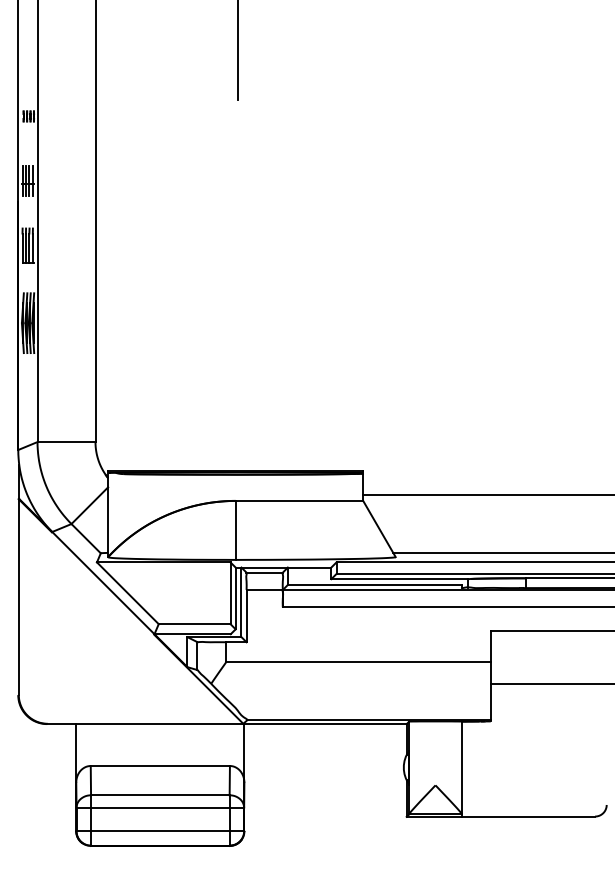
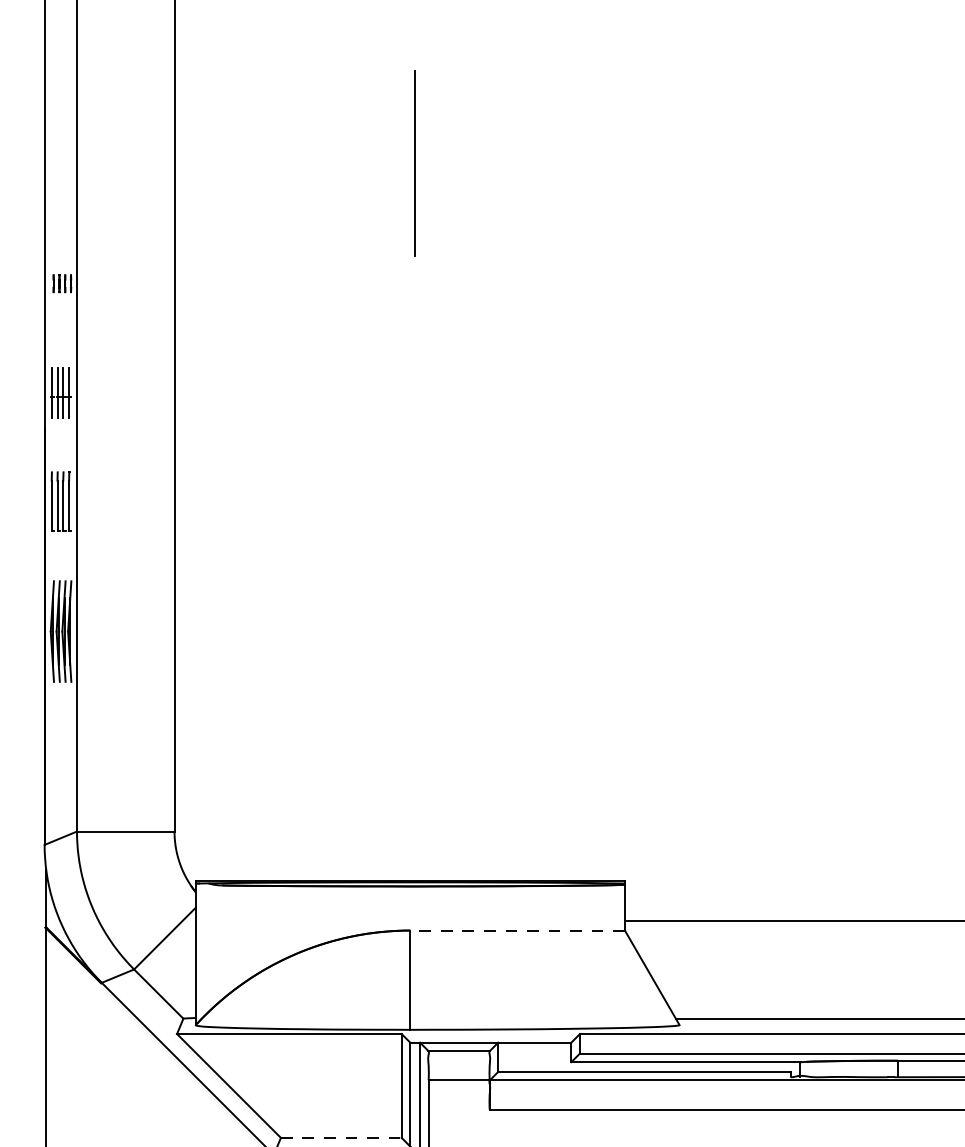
line: (299, 500) -> (517, 929), solid -> dashed
line: (194, 624) -> (341, 1138), solid -> dashed

